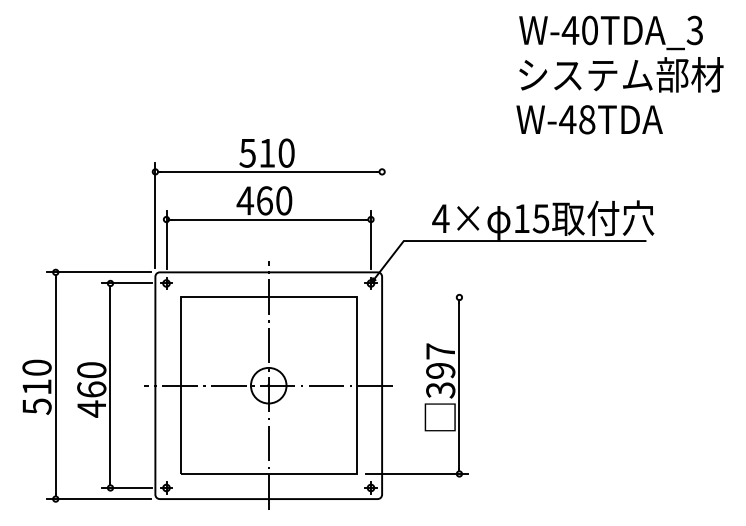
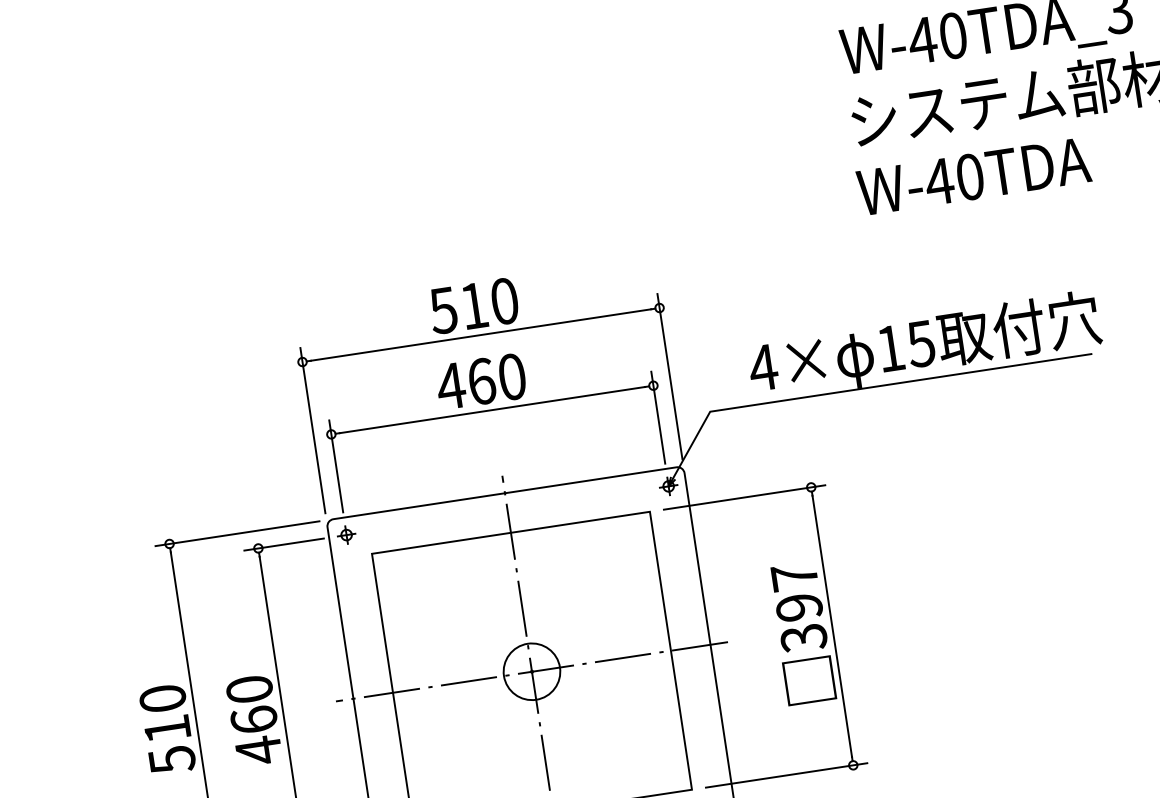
text: (587, 119) -> (970, 176), W-48TDA -> W-40TDA
line: (382, 215) -> (670, 376), added
line: (416, 297) -> (743, 497), added

